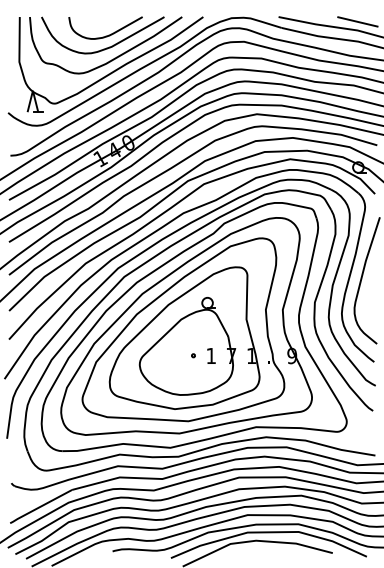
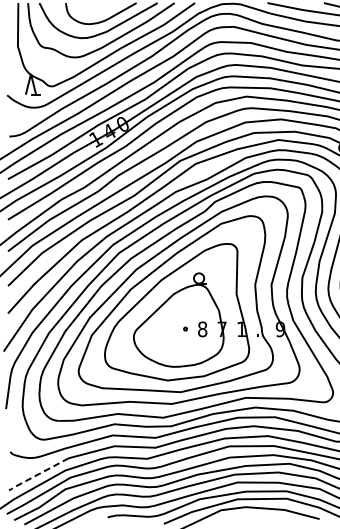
text: (211, 355) -> (202, 328), 1 -> 8
line: (39, 507) -> (37, 475), solid -> dashed

